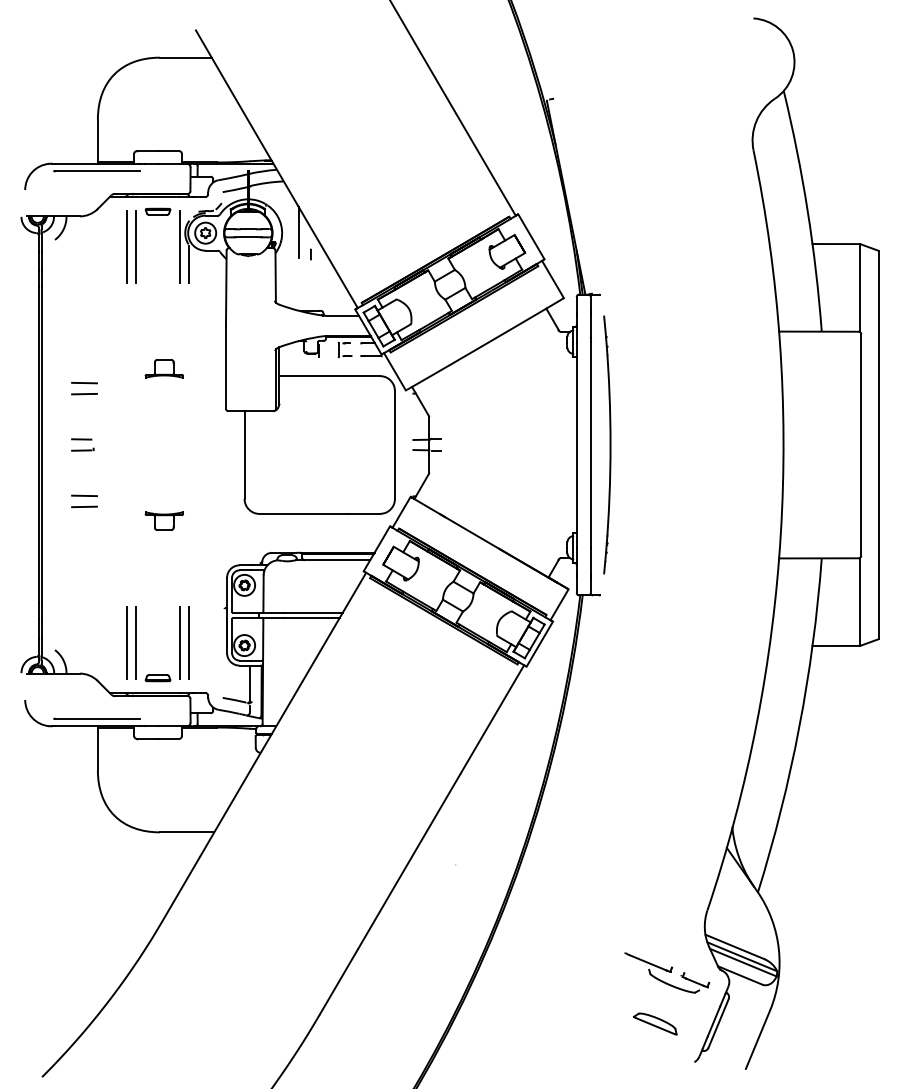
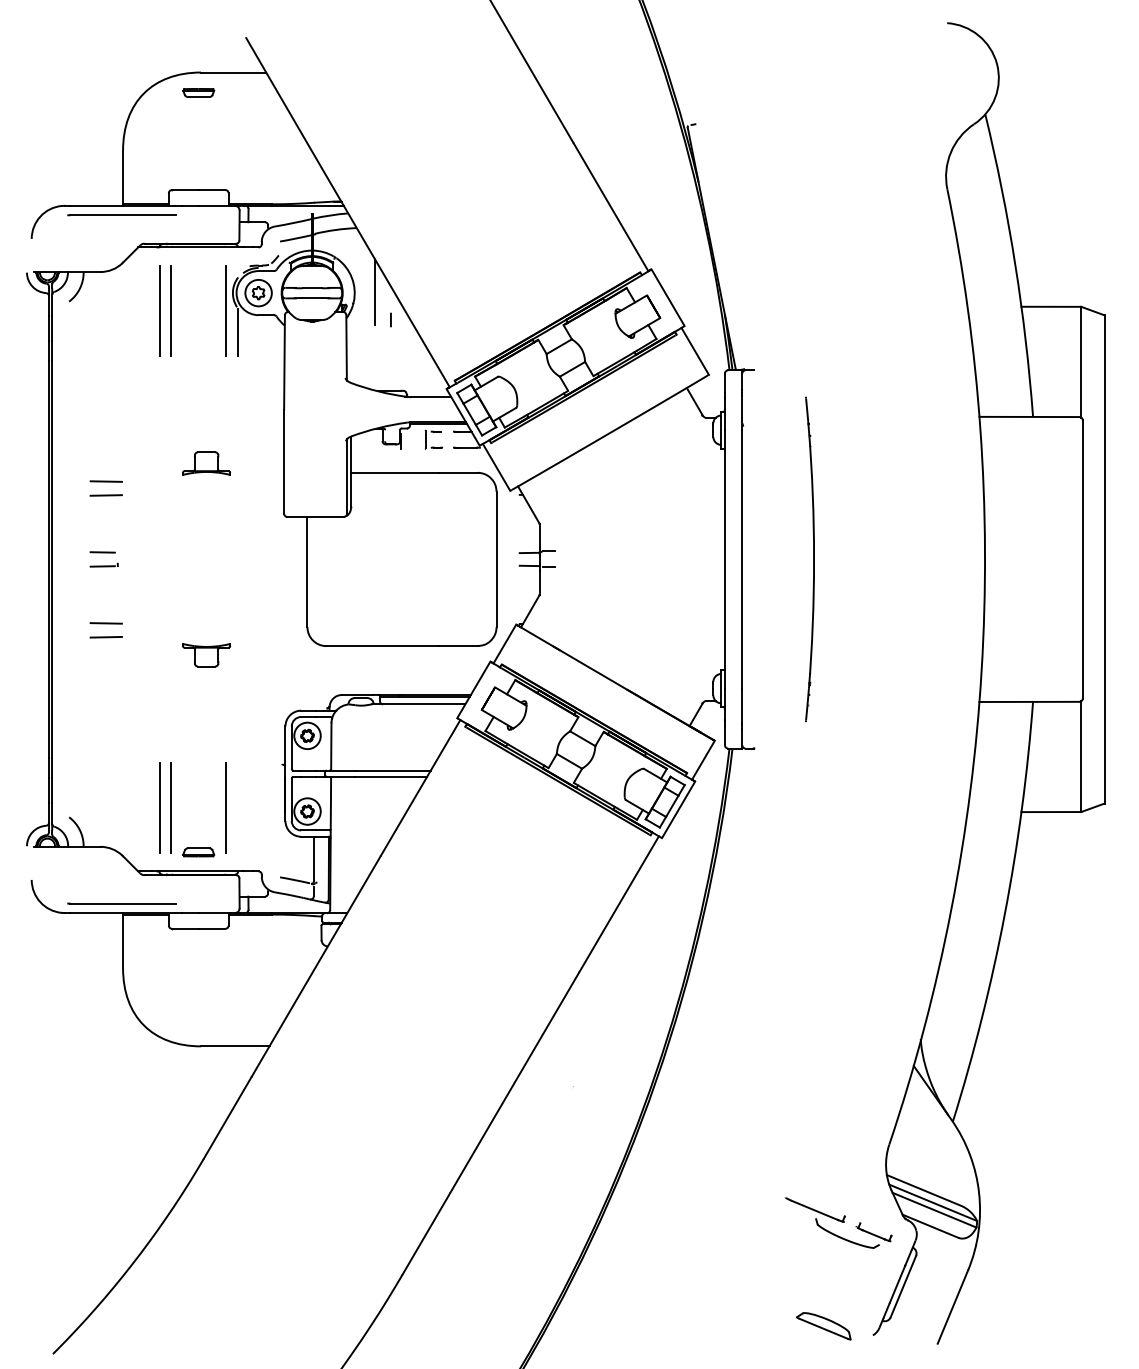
part: (157, 211) -> (198, 92), moved
part: (607, 444) -> (810, 558), moved
line: (189, 642) -> (238, 807), removed
part: (655, 1023) -> (824, 1325), moved

